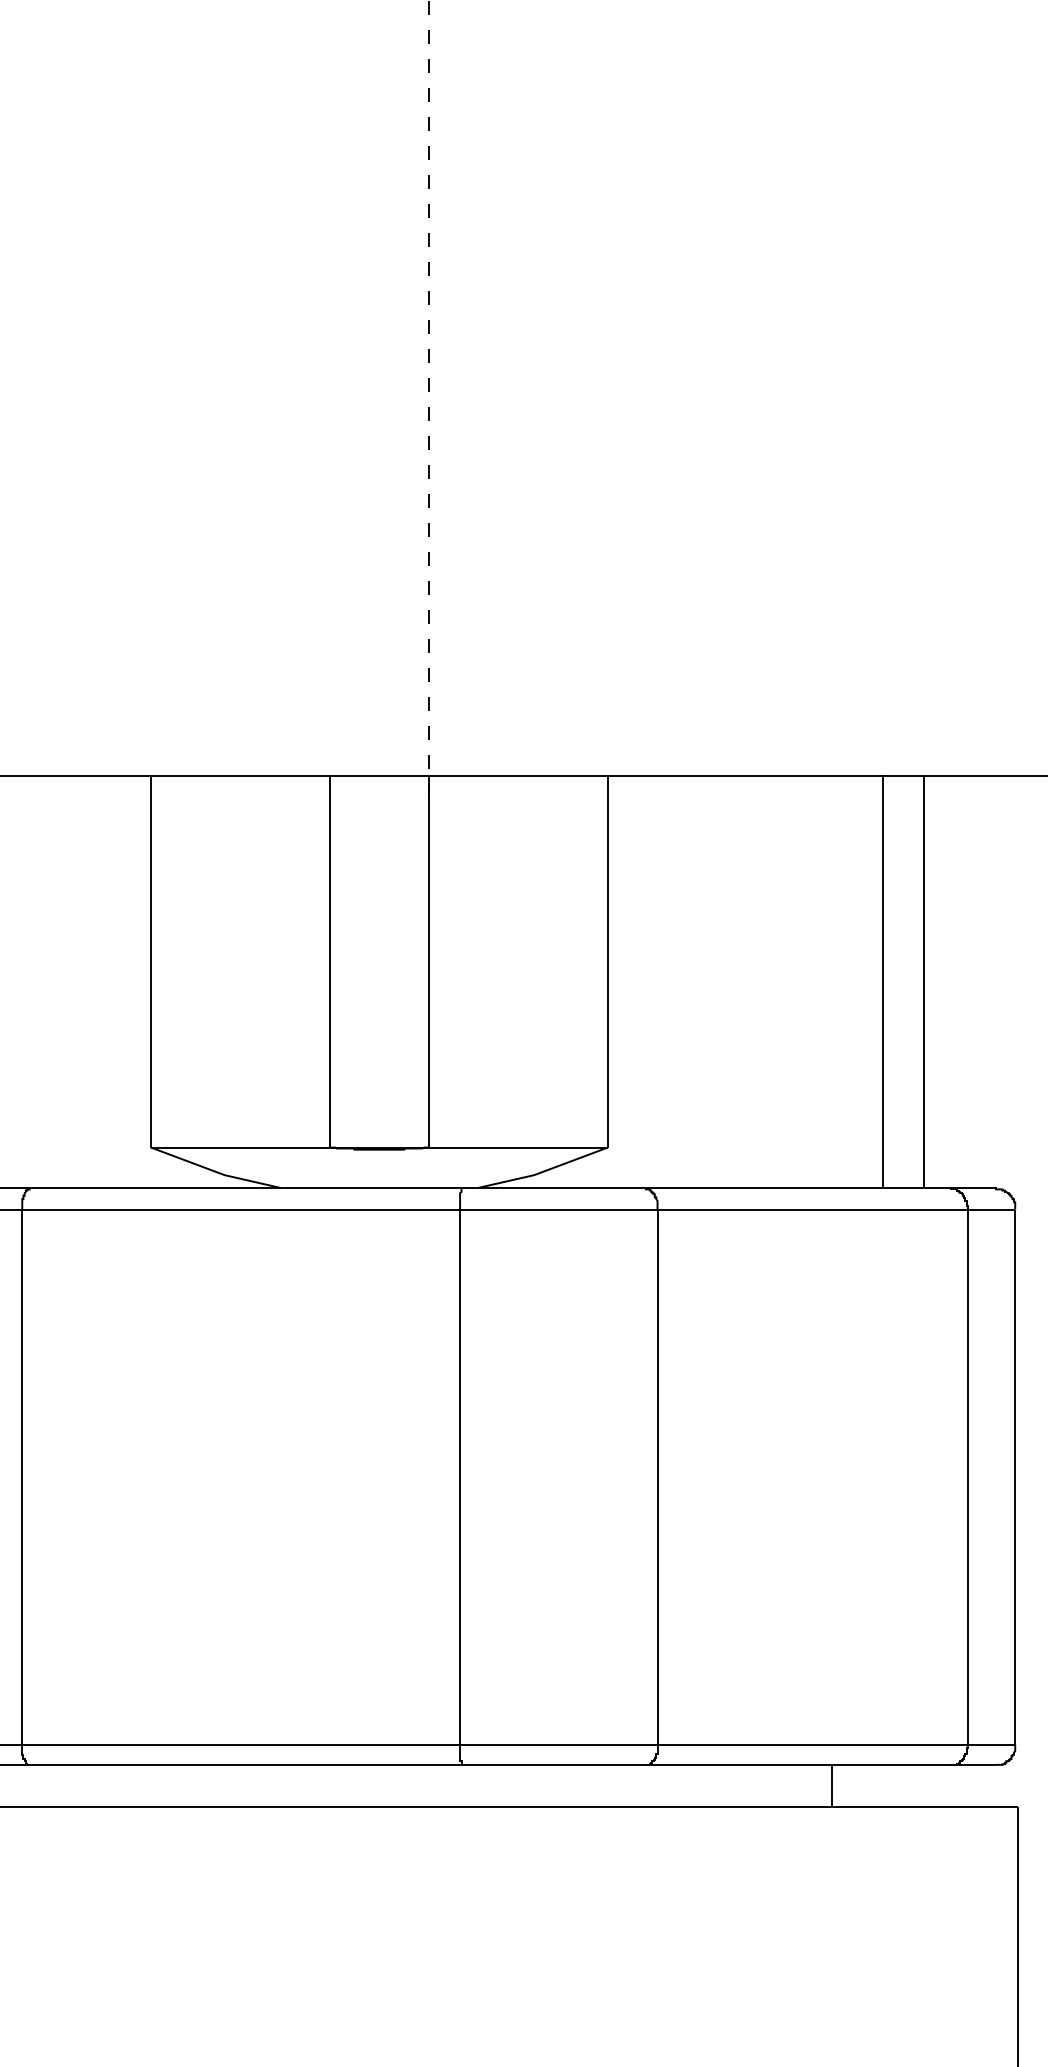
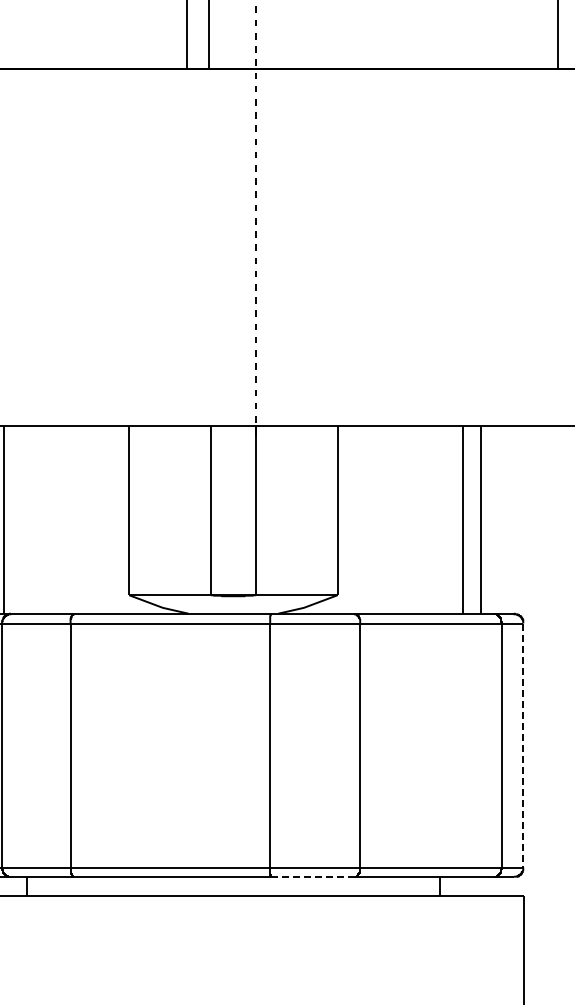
line: (1015, 1479) -> (523, 746), solid -> dashed
line: (555, 1764) -> (313, 876), solid -> dashed

